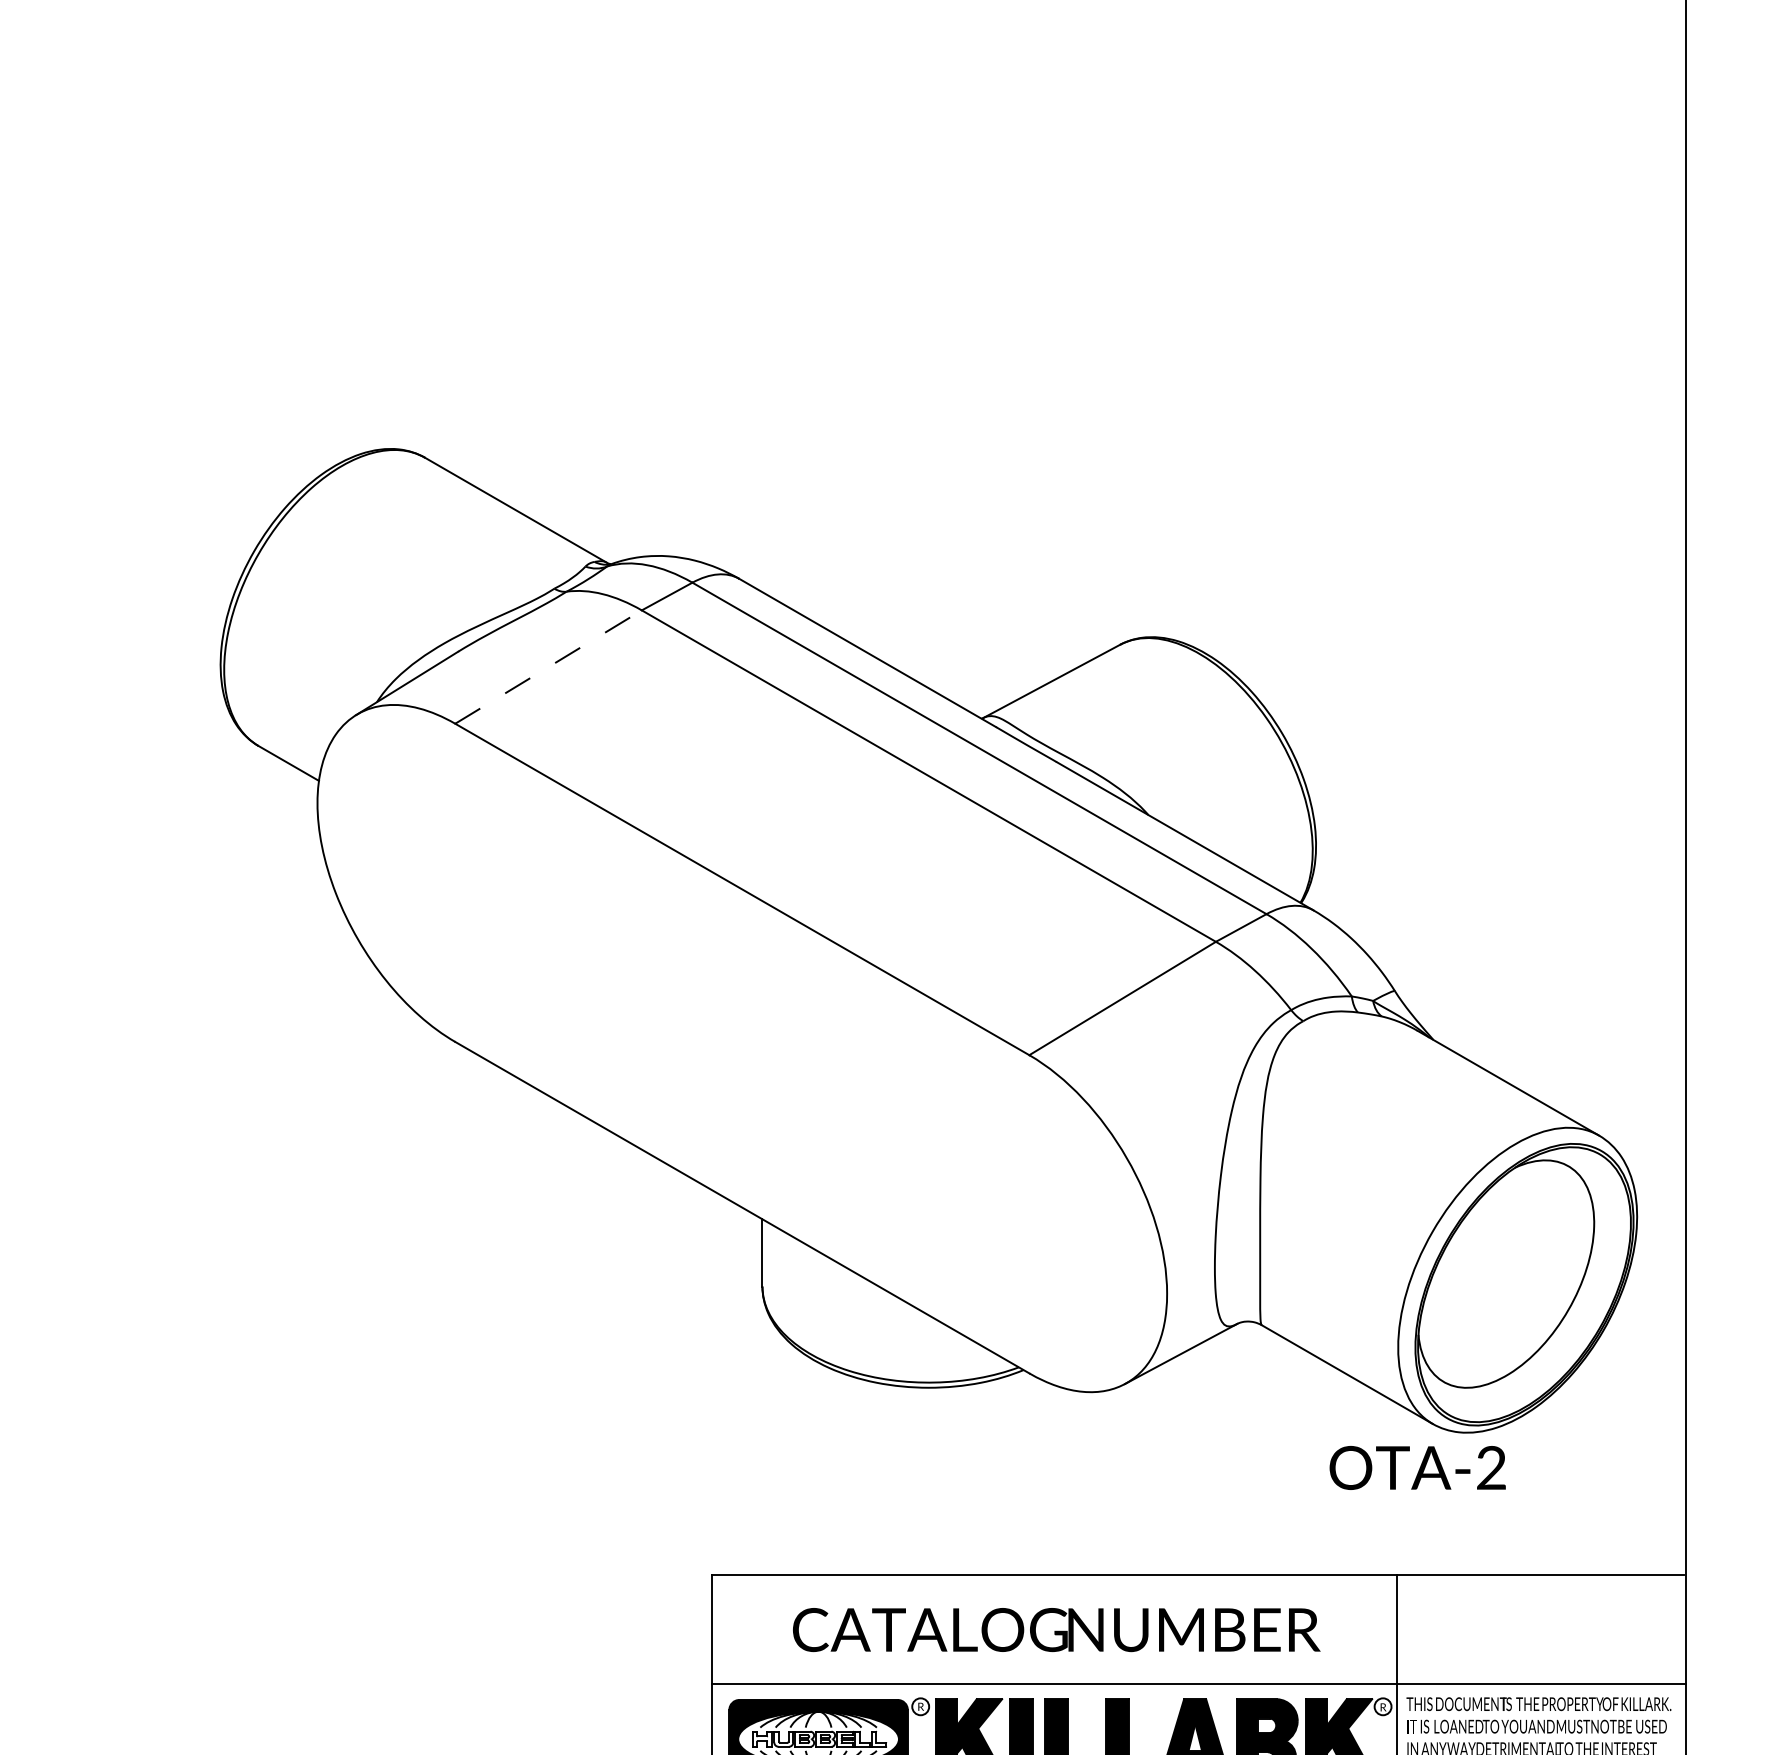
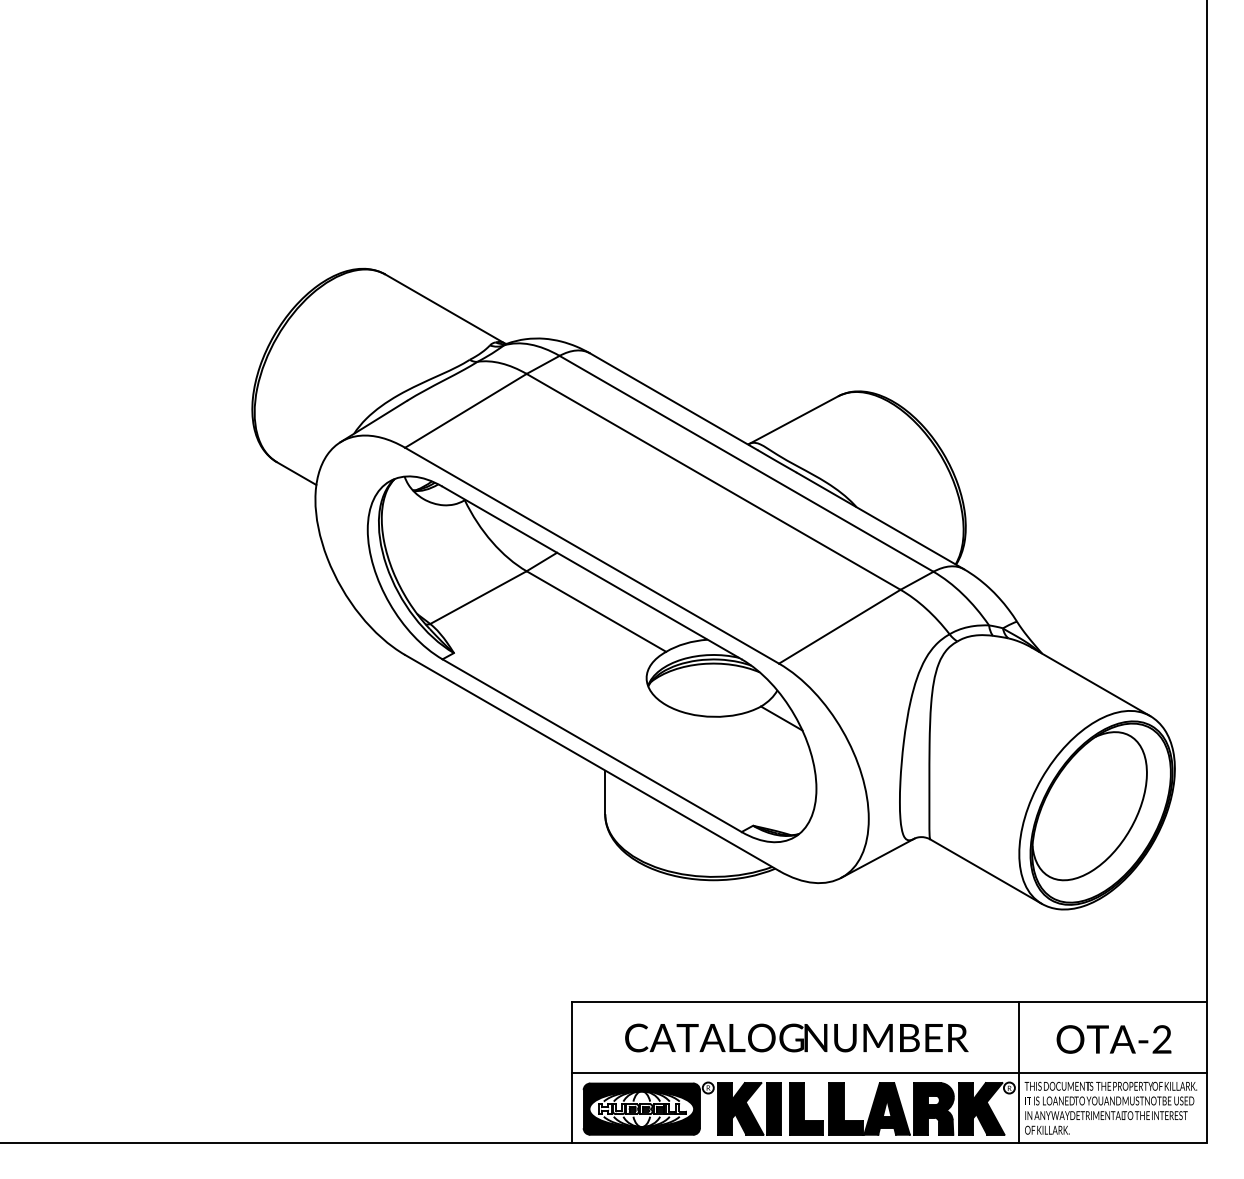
line: (549, 666) -> (466, 410), dashed -> solid
part: (741, 1048) -> (591, 659), added
text: (1416, 1467) -> (1113, 1039), moved

